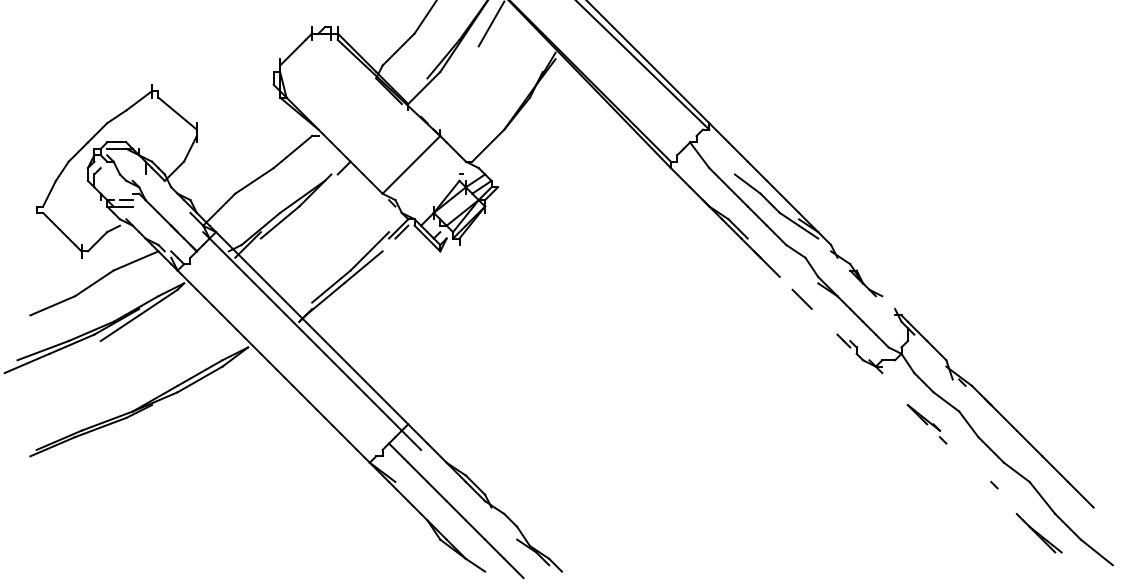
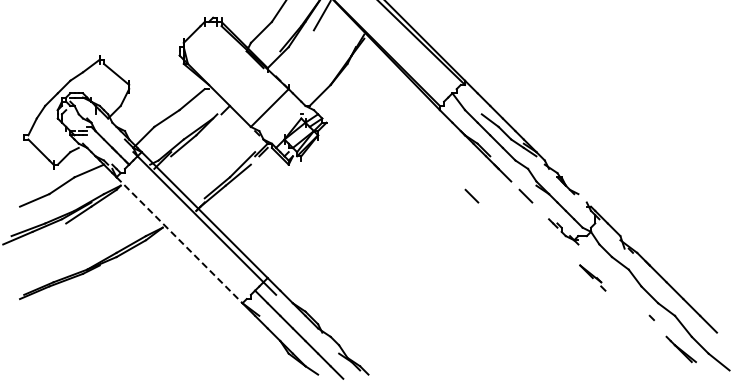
line: (719, 298) -> (471, 195), added
line: (273, 366) -> (179, 240), solid -> dashed
part: (926, 423) -> (592, 277), moved

